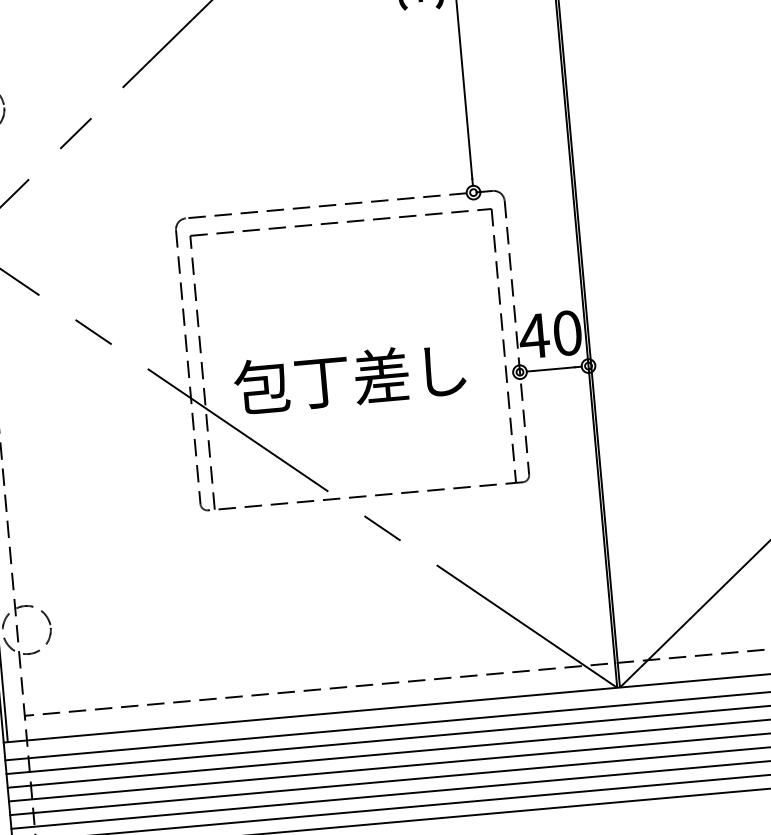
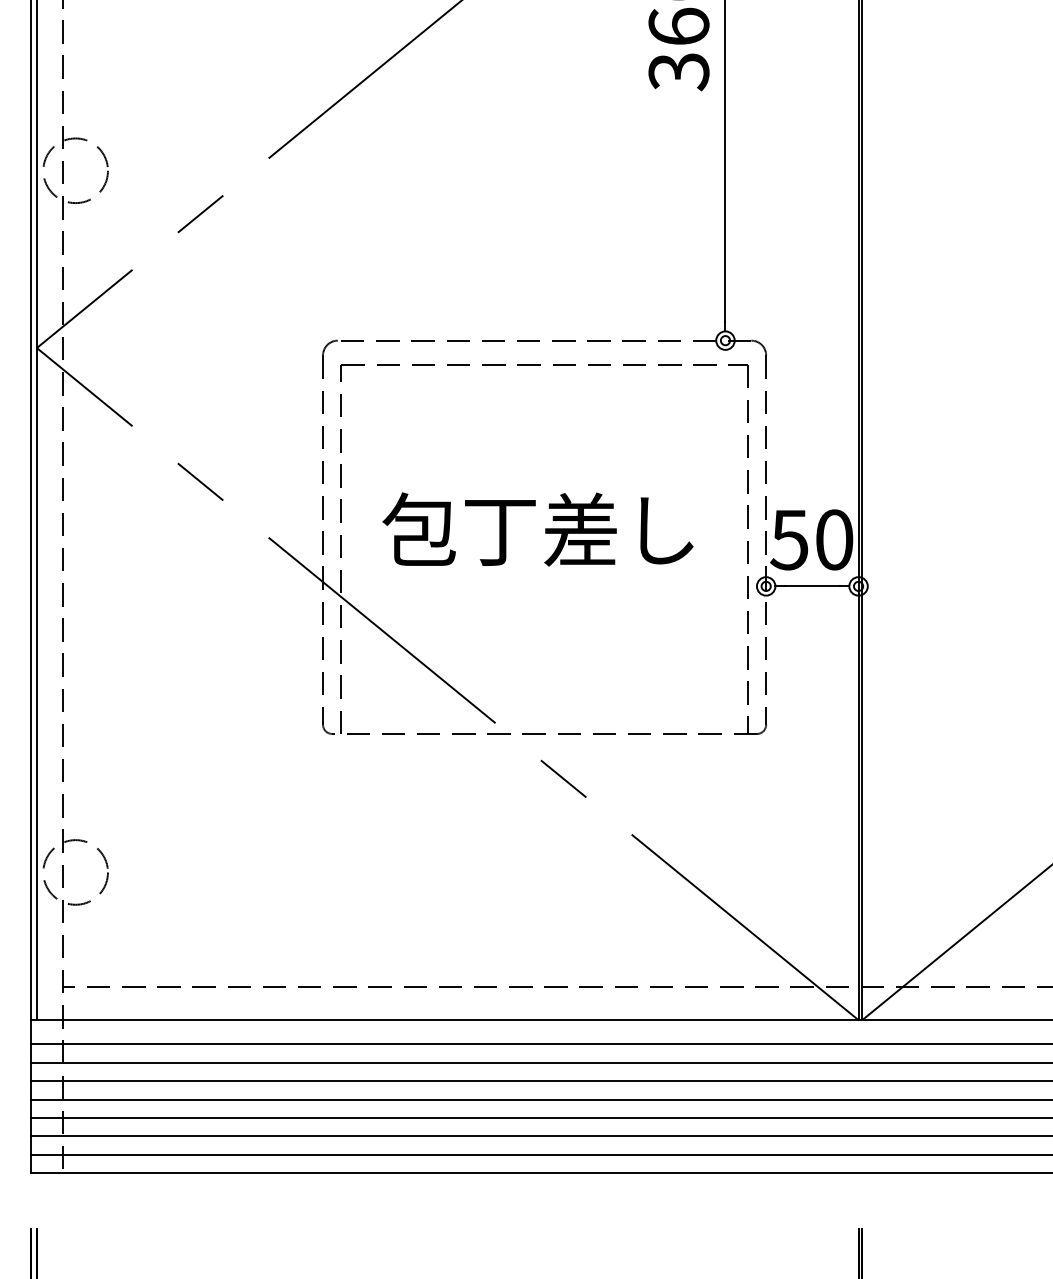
text: (534, 336) -> (789, 540), 40 -> 50
text: (349, 378) -> (537, 529), moved

